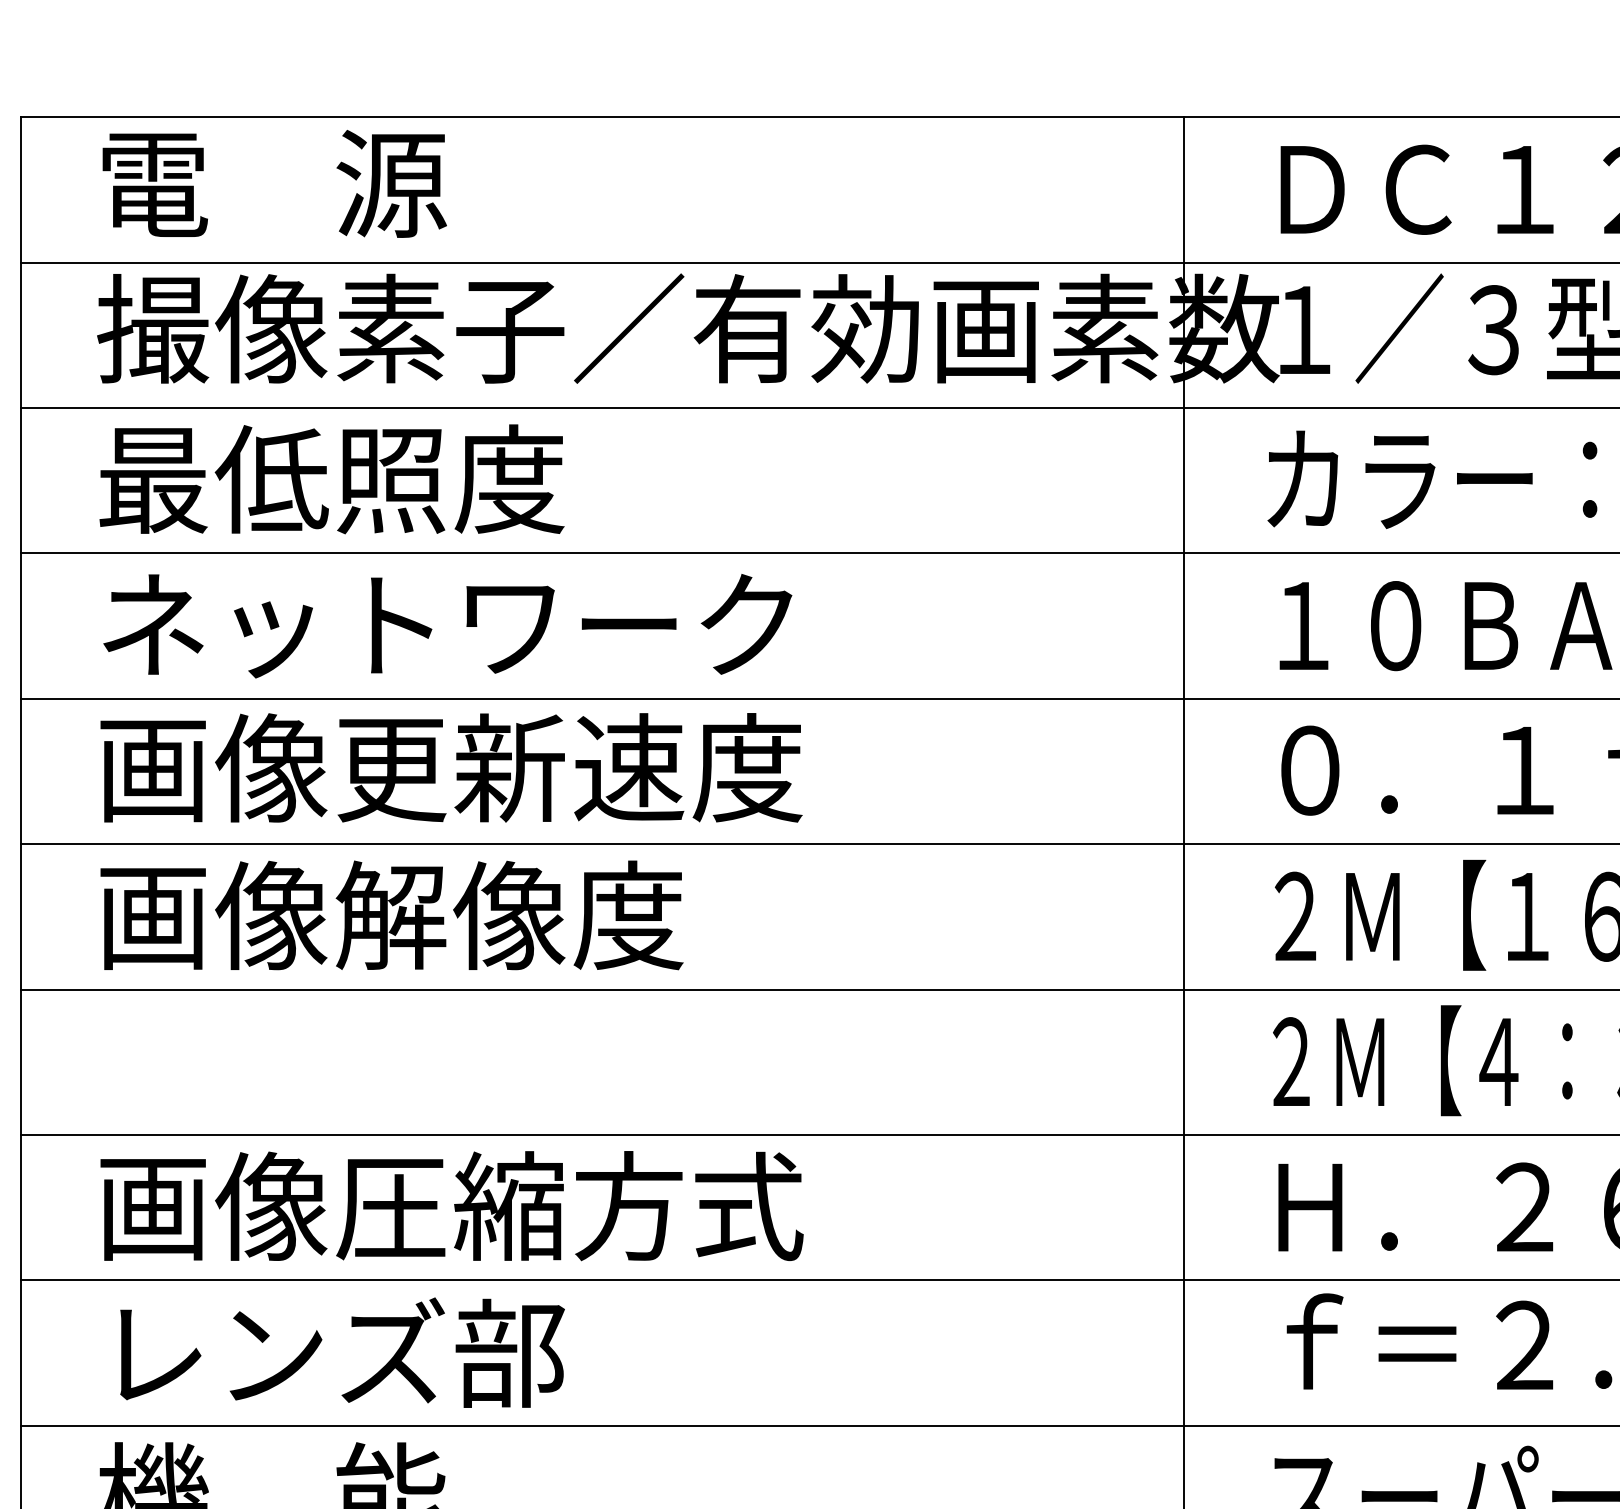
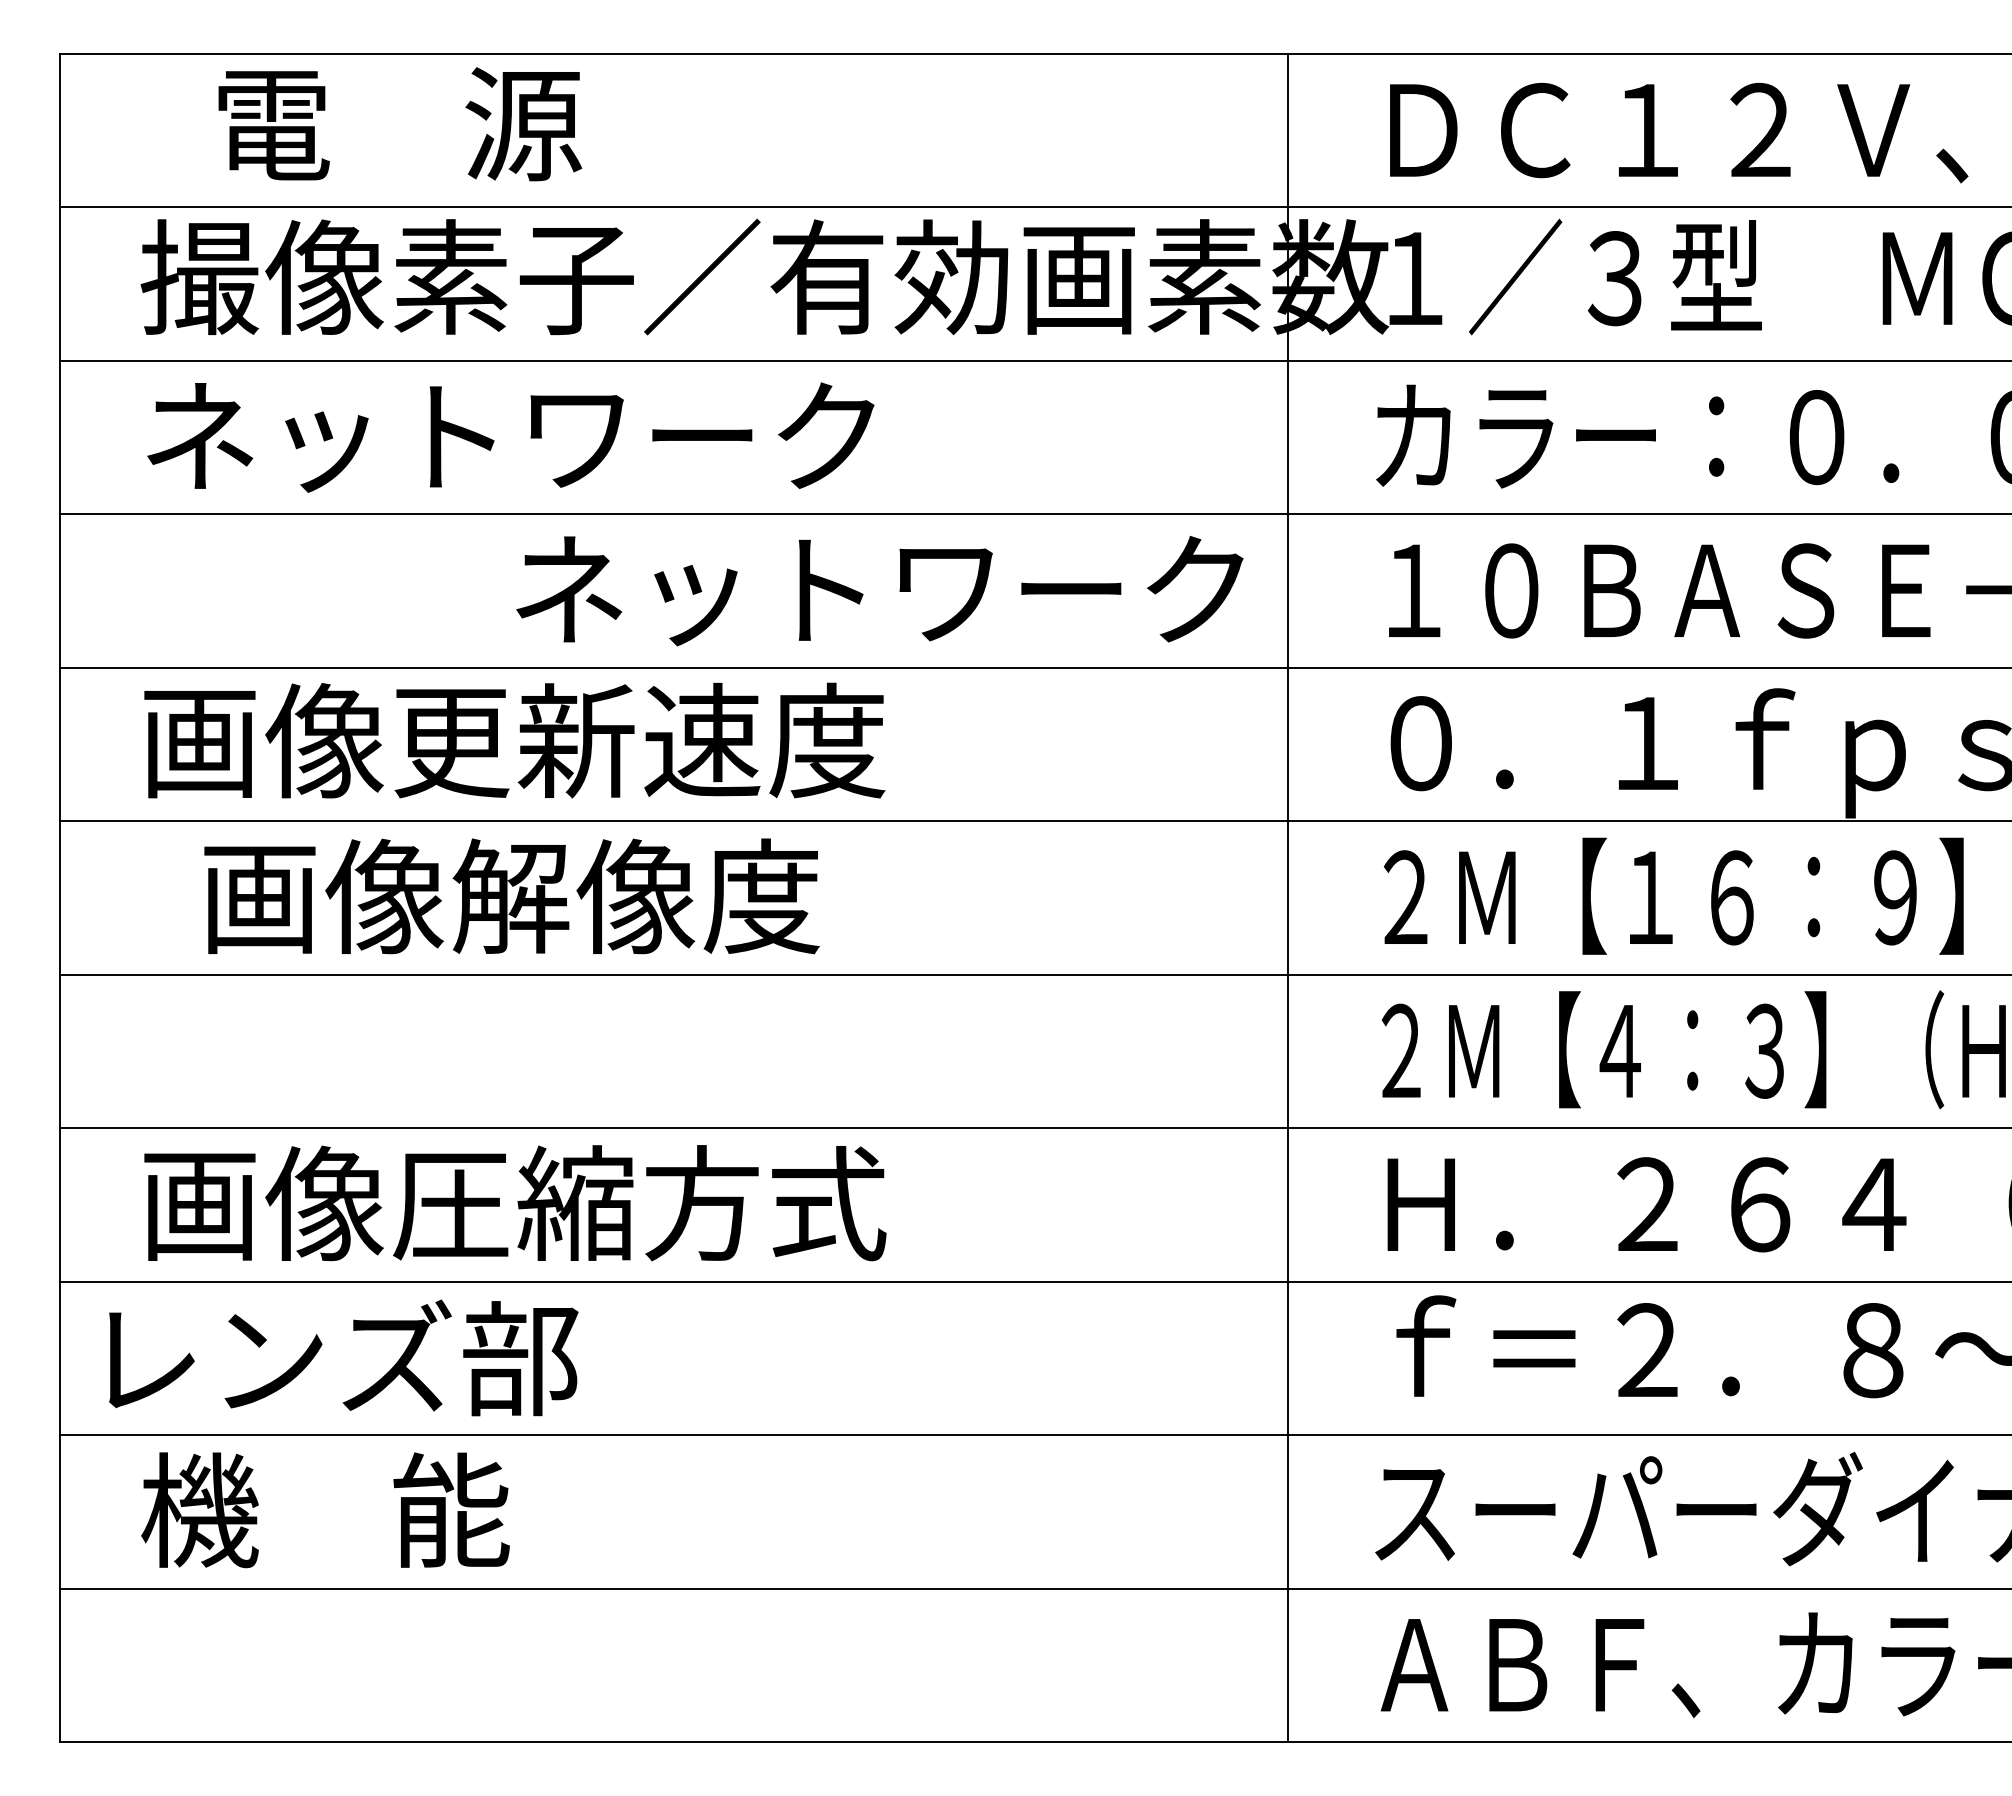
text: (275, 184) -> (400, 124), moved
text: (445, 479) -> (508, 436), 最低照度 -> ネットワーク
text: (447, 626) -> (879, 591), moved
text: (391, 915) -> (511, 896), moved
text: (342, 1352) -> (343, 1357), moved

